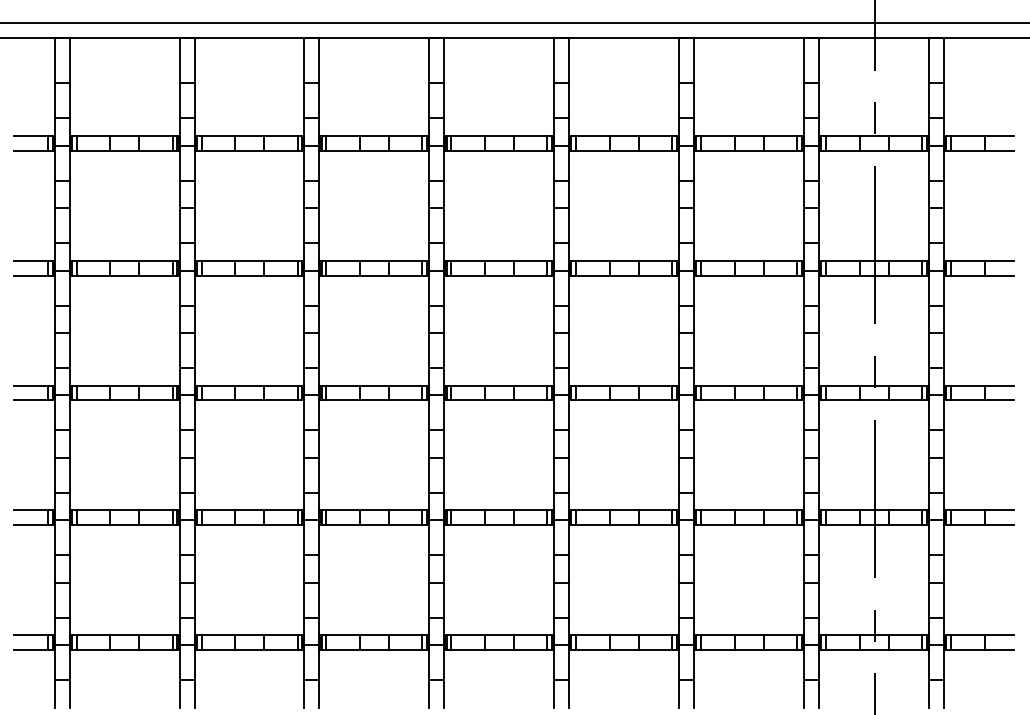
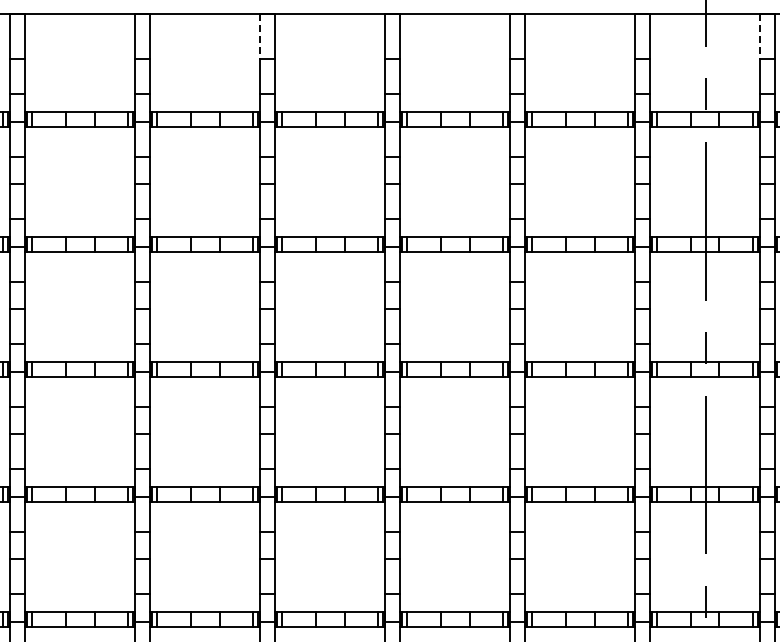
line: (429, 61) -> (260, 37), solid -> dashed
line: (929, 61) -> (760, 37), solid -> dashed

